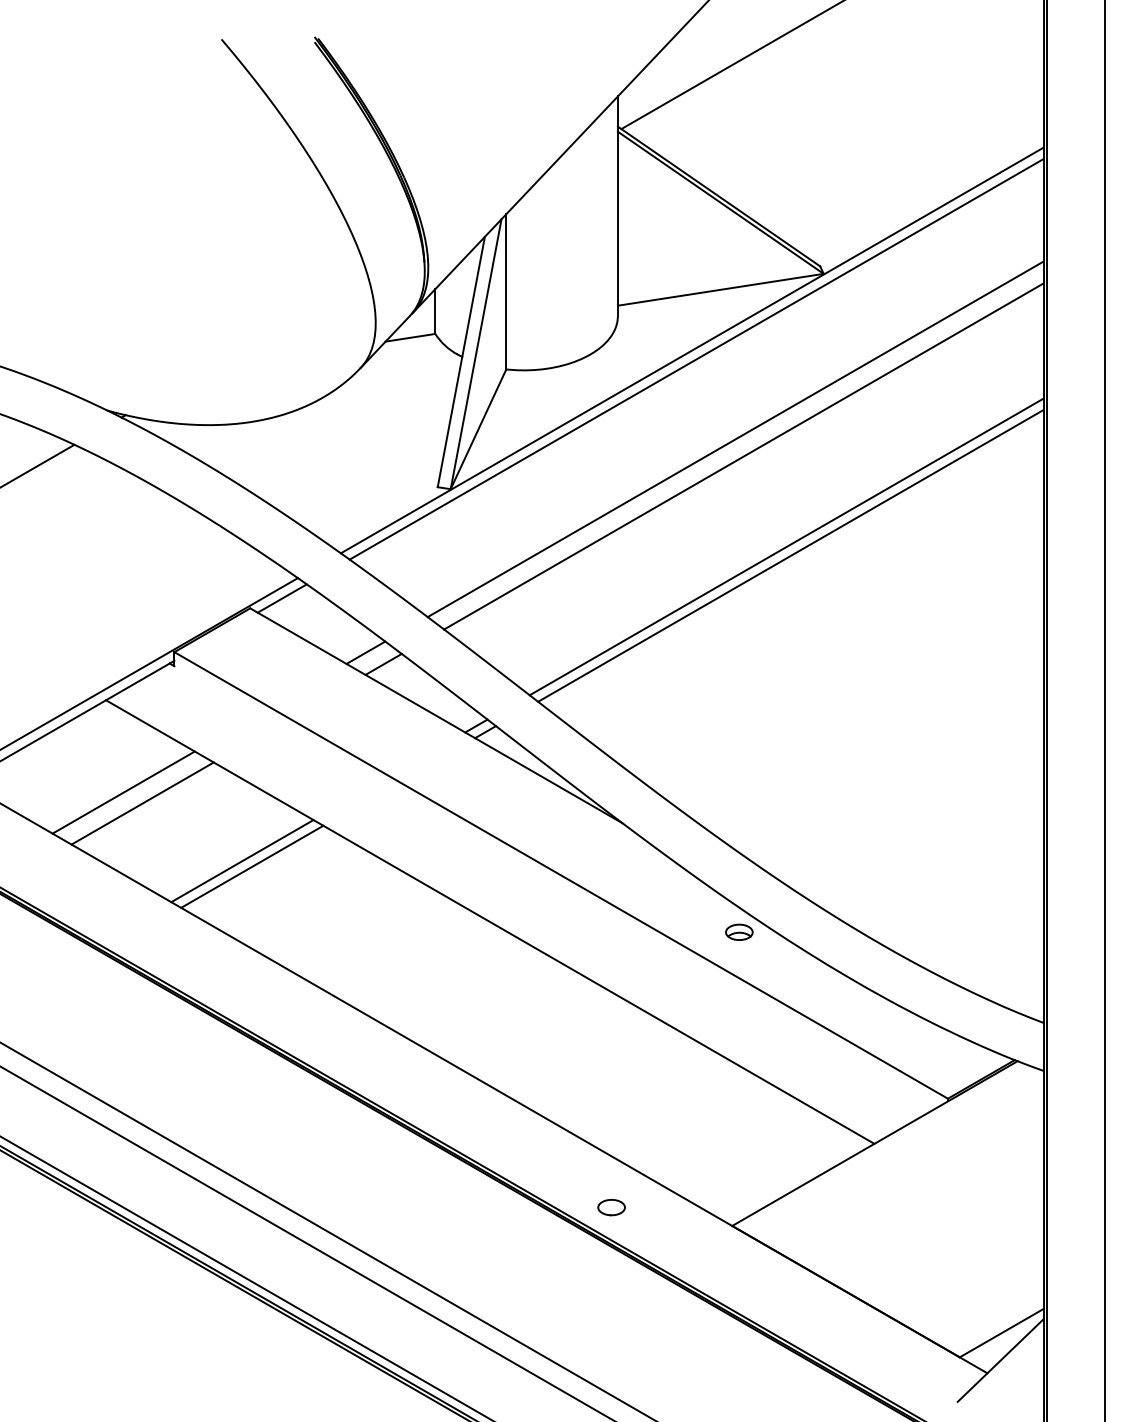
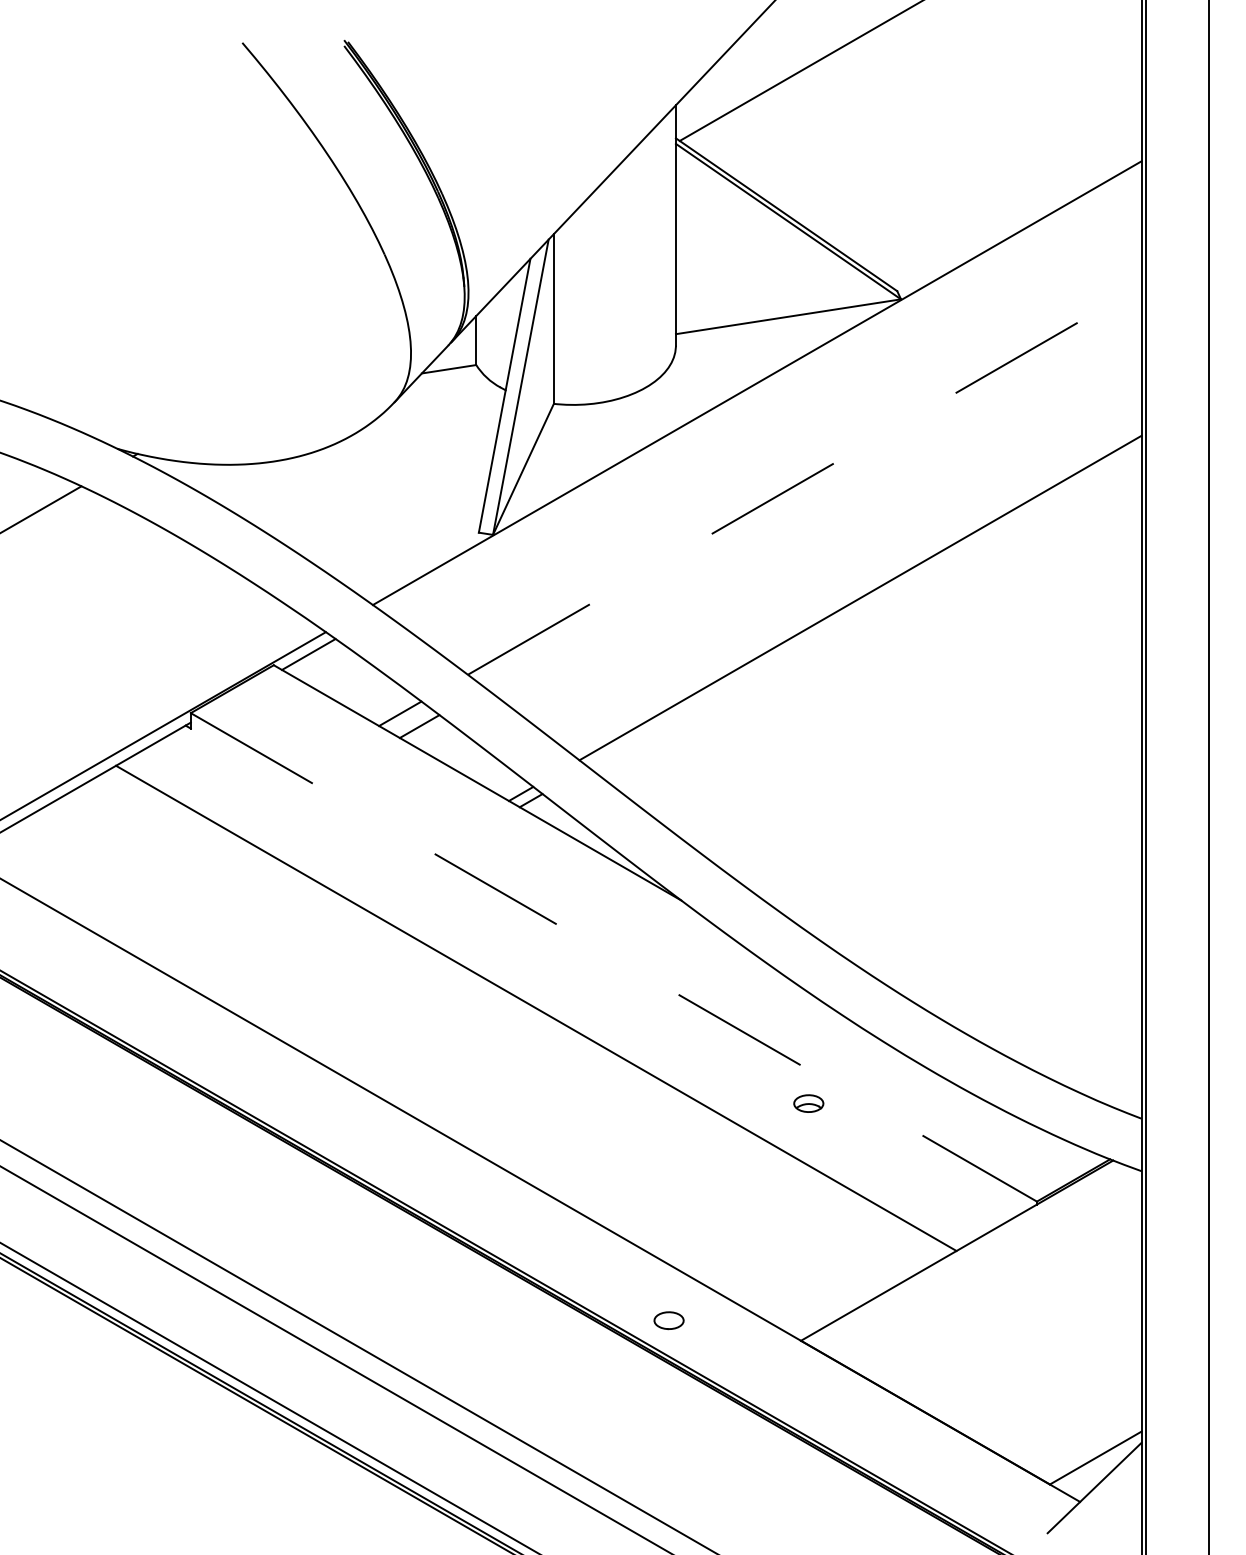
line: (696, 359) -> (761, 392), removed
line: (735, 439) -> (804, 480), solid -> dashed
line: (743, 455) -> (813, 498), removed
line: (790, 555) -> (864, 607), removed
line: (123, 792) -> (135, 866), removed
line: (142, 803) -> (155, 878), removed
line: (242, 860) -> (265, 941), removed
line: (251, 866) -> (275, 947), removed
line: (561, 875) -> (614, 957), solid -> dashed
part: (739, 932) -> (808, 1103), moved

